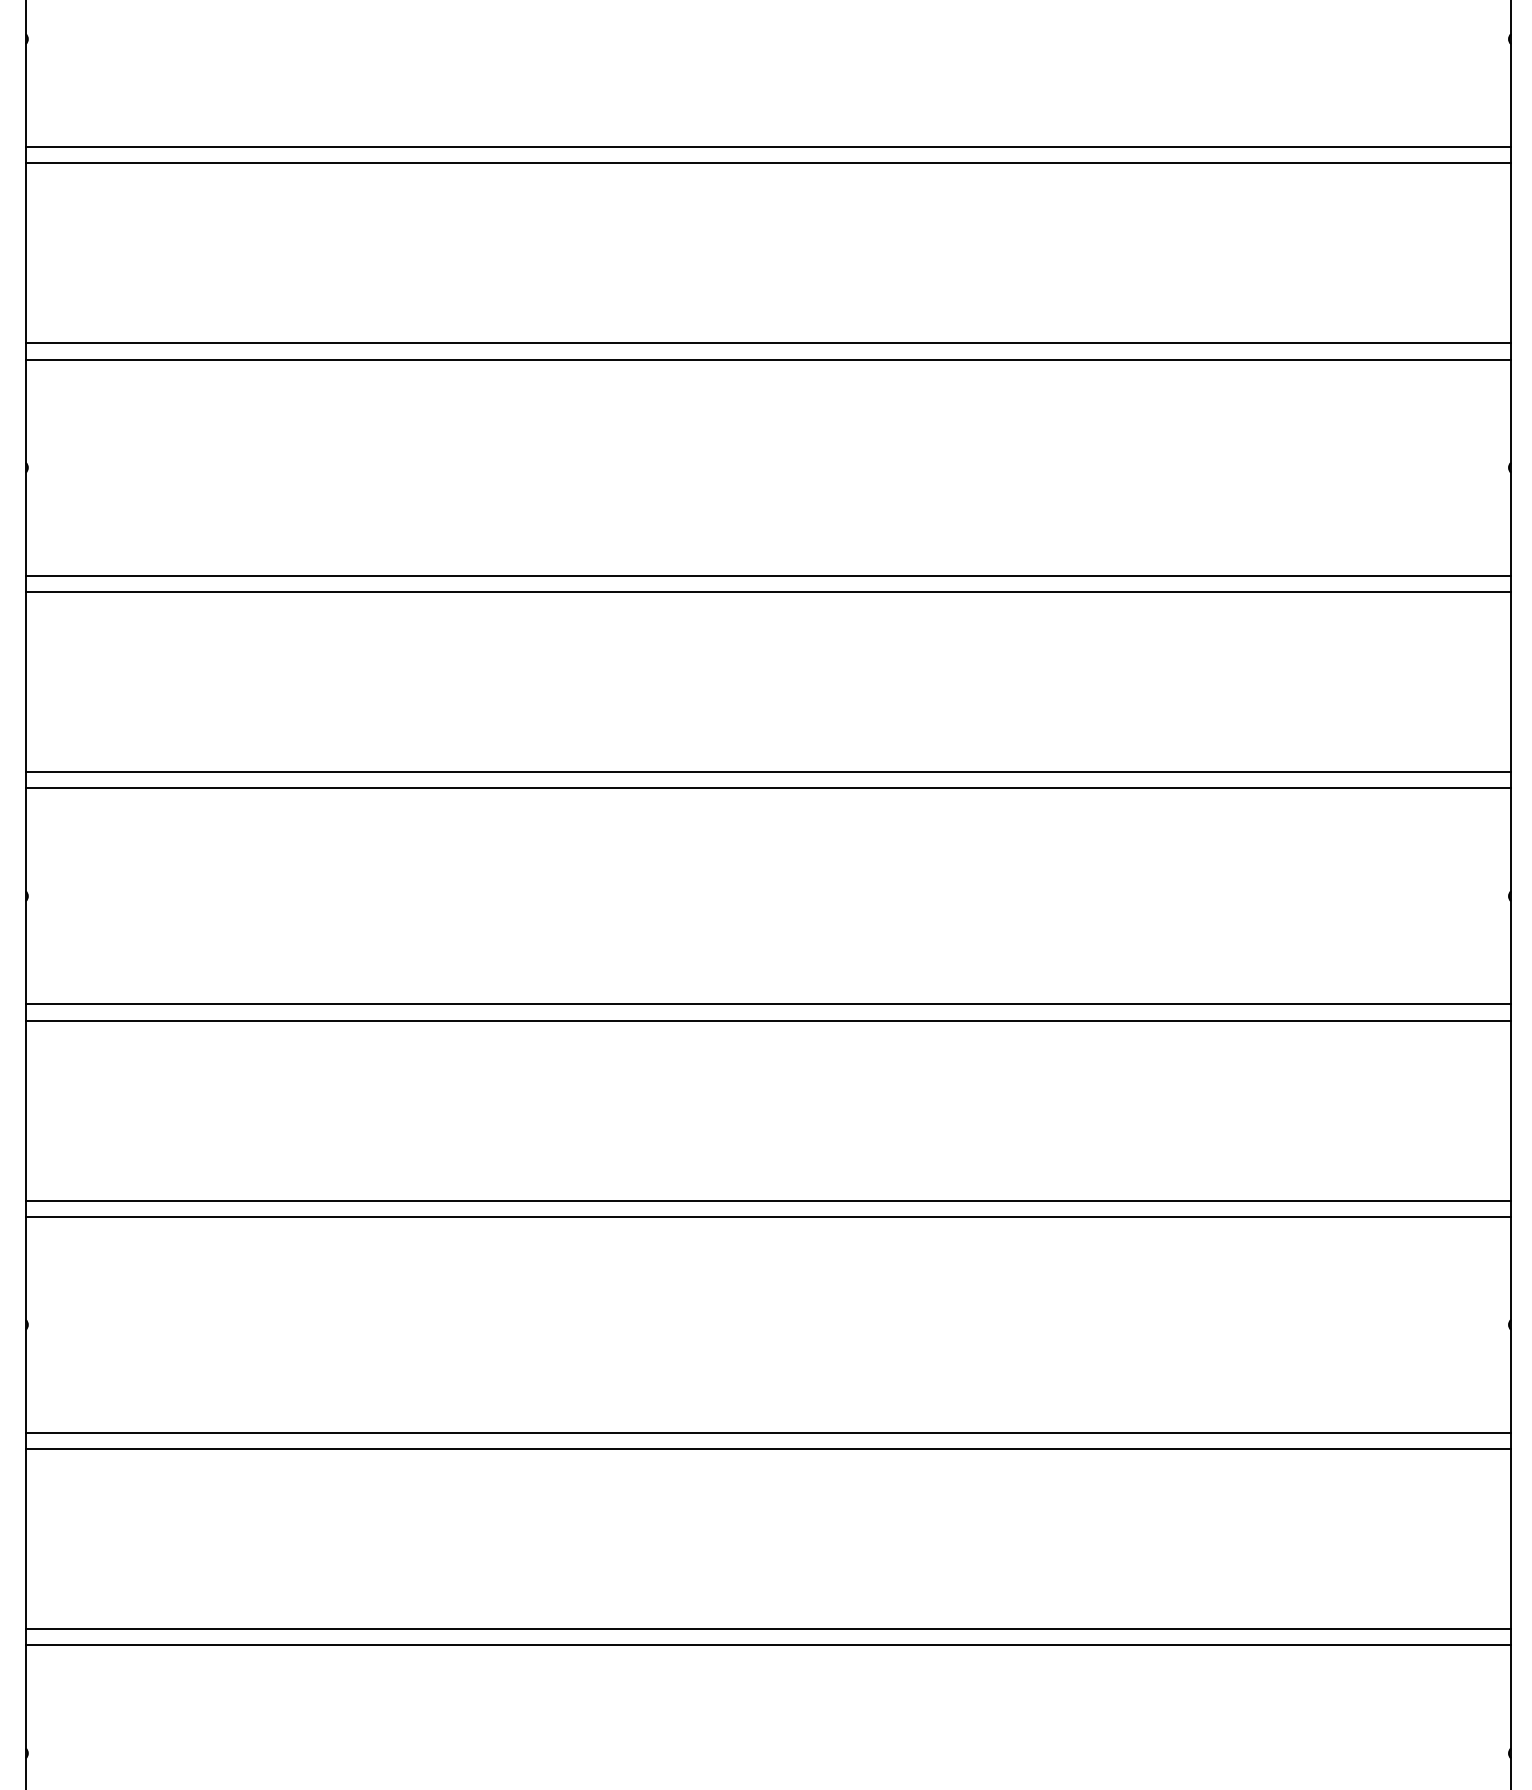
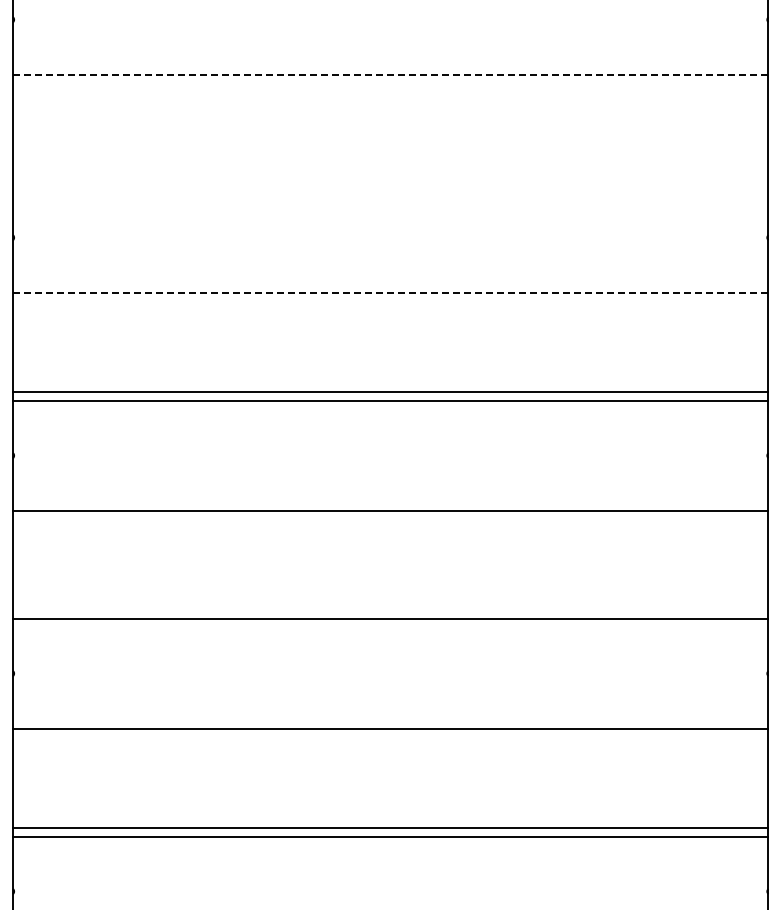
line: (767, 146) -> (390, 74), solid -> dashed
line: (767, 162) -> (390, 82), removed
line: (767, 343) -> (390, 174), removed
line: (767, 359) -> (390, 182), removed
line: (767, 575) -> (390, 292), solid -> dashed
line: (767, 591) -> (390, 300), removed
line: (767, 1019) -> (390, 518), removed
line: (767, 1200) -> (390, 610), removed
line: (767, 1448) -> (390, 736), removed

